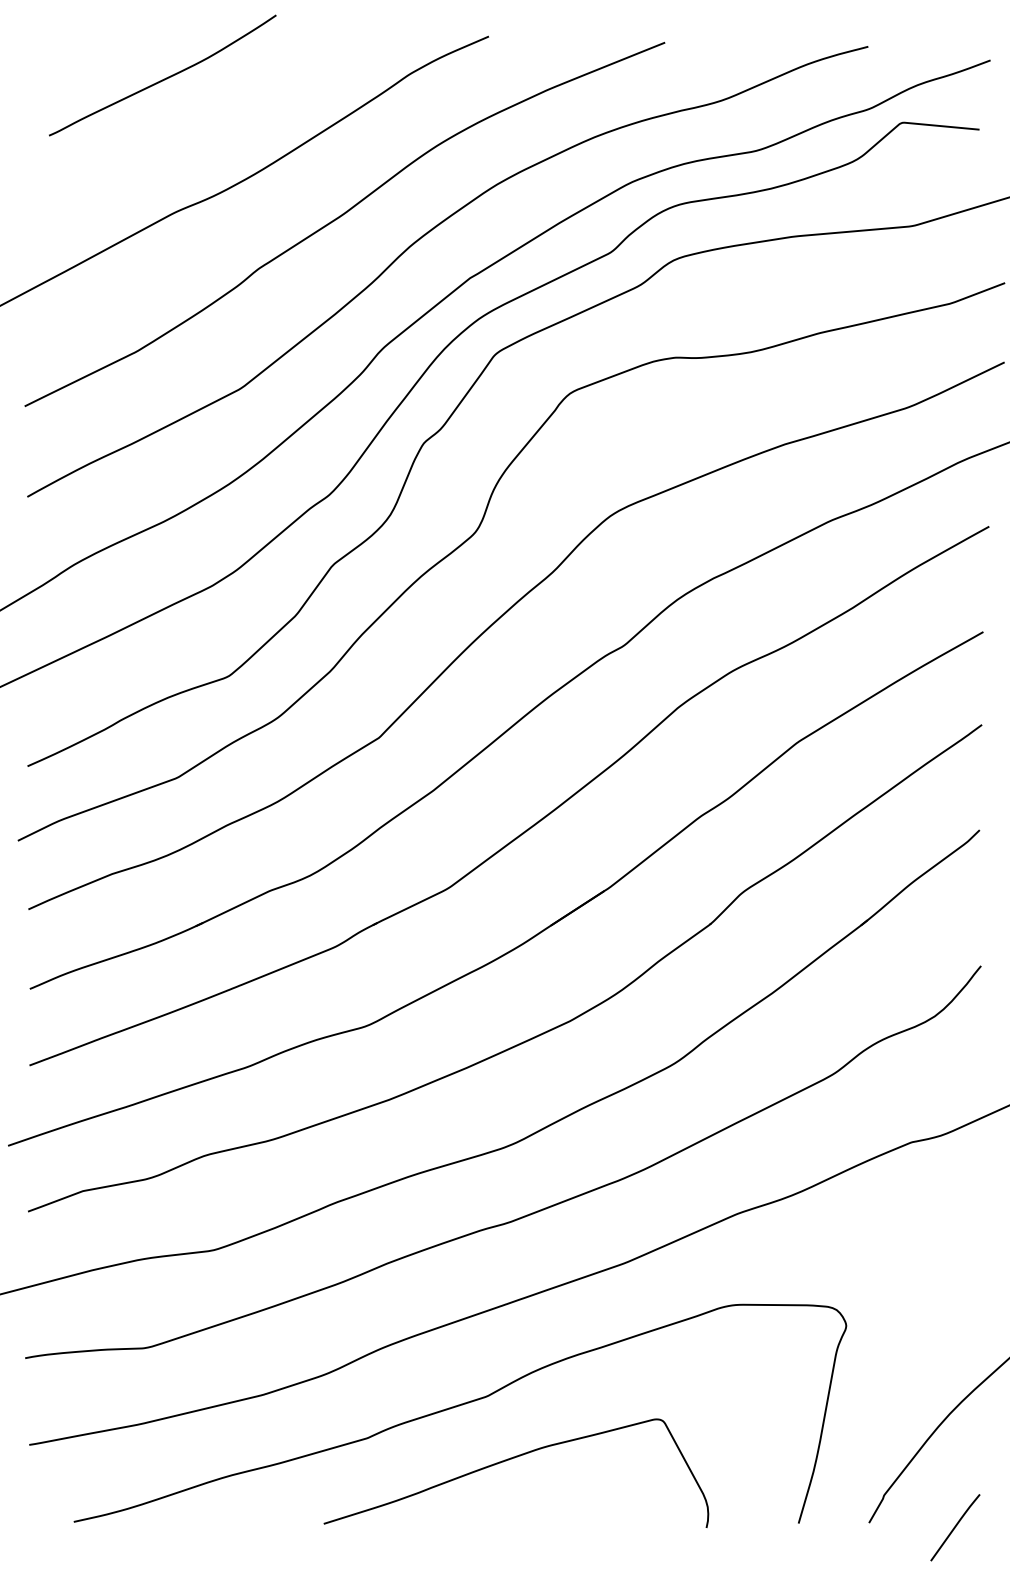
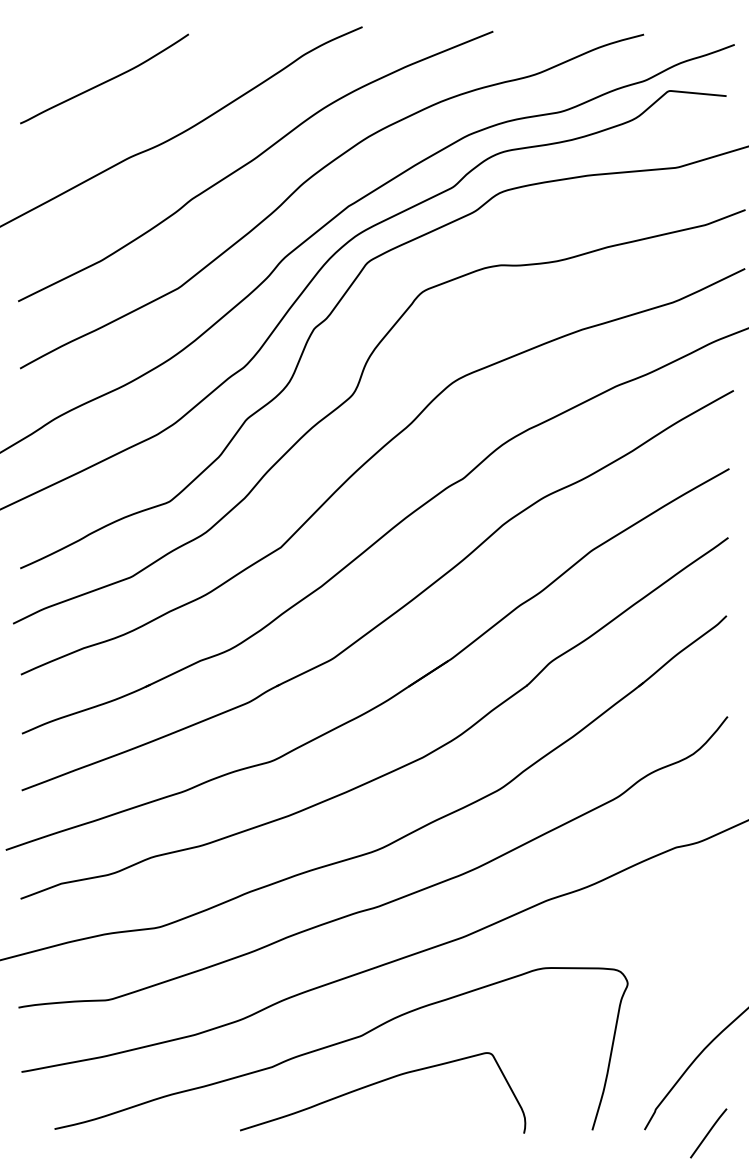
curve: (165, 77) -> (106, 80), moved

